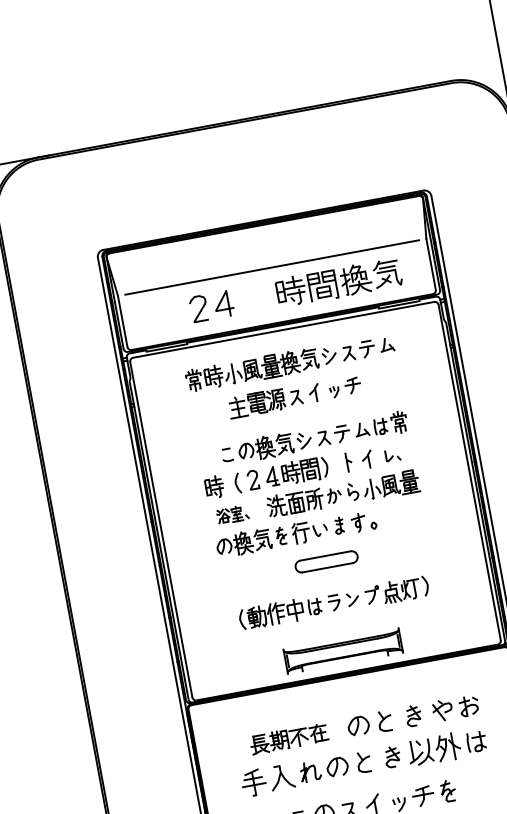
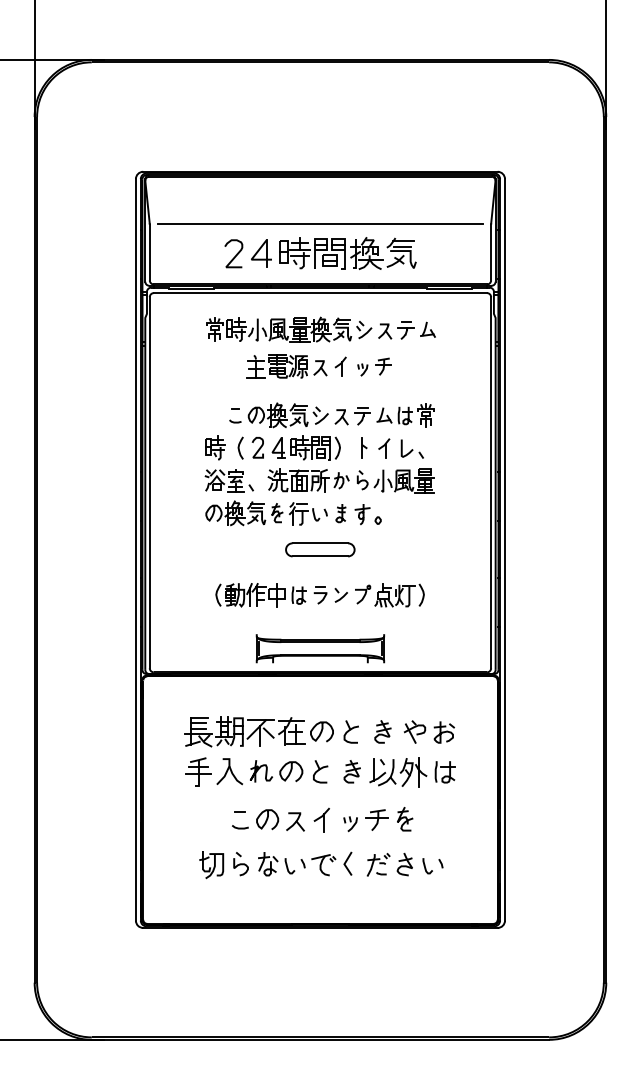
part: (338, 282) -> (347, 253), moved
part: (392, 455) -> (411, 448), size x1.43
part: (232, 514) -> (228, 480), size x1.43
part: (288, 738) -> (244, 731), size x1.43

